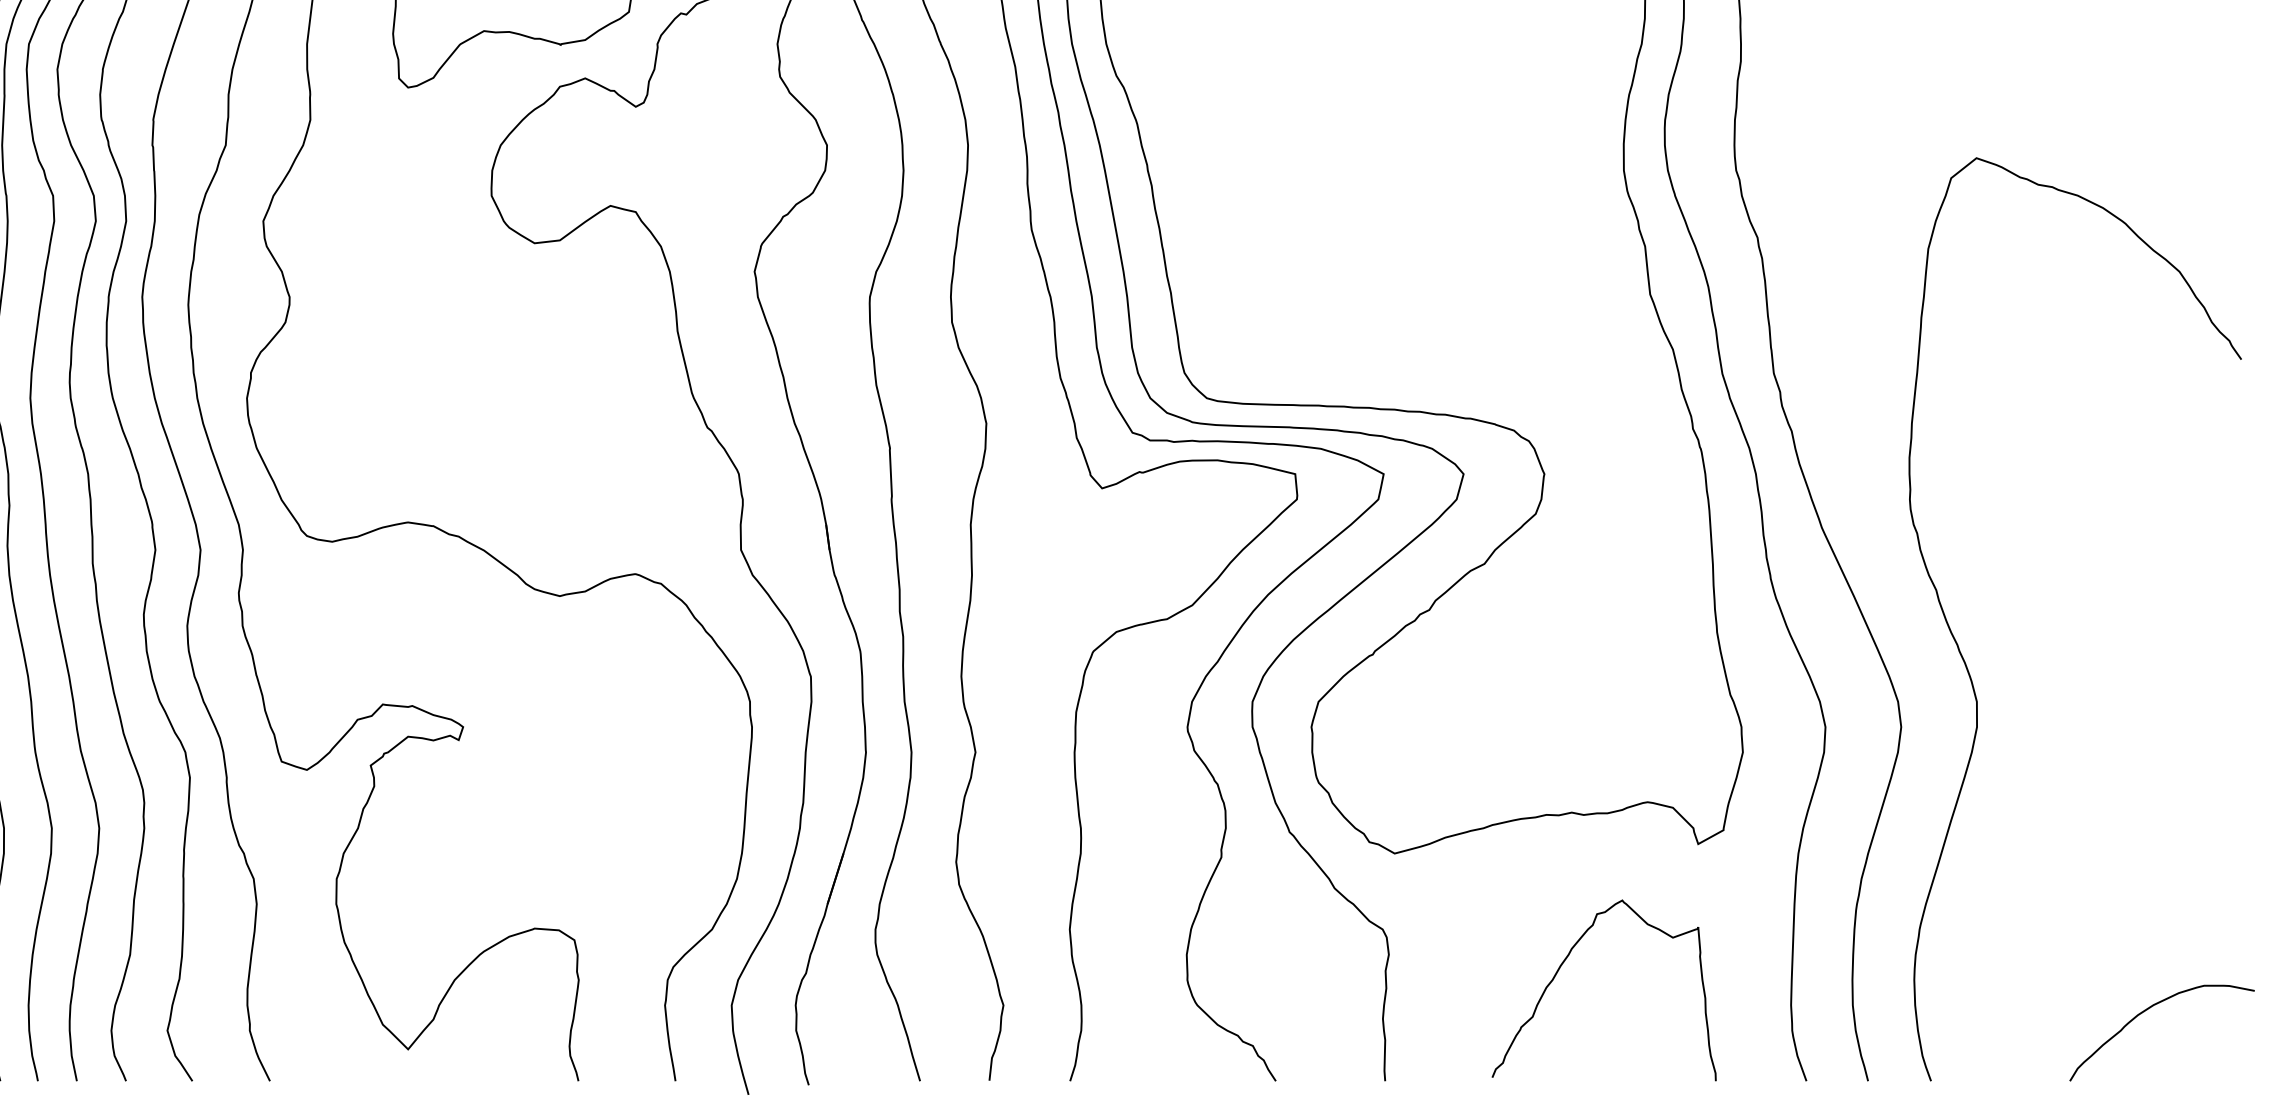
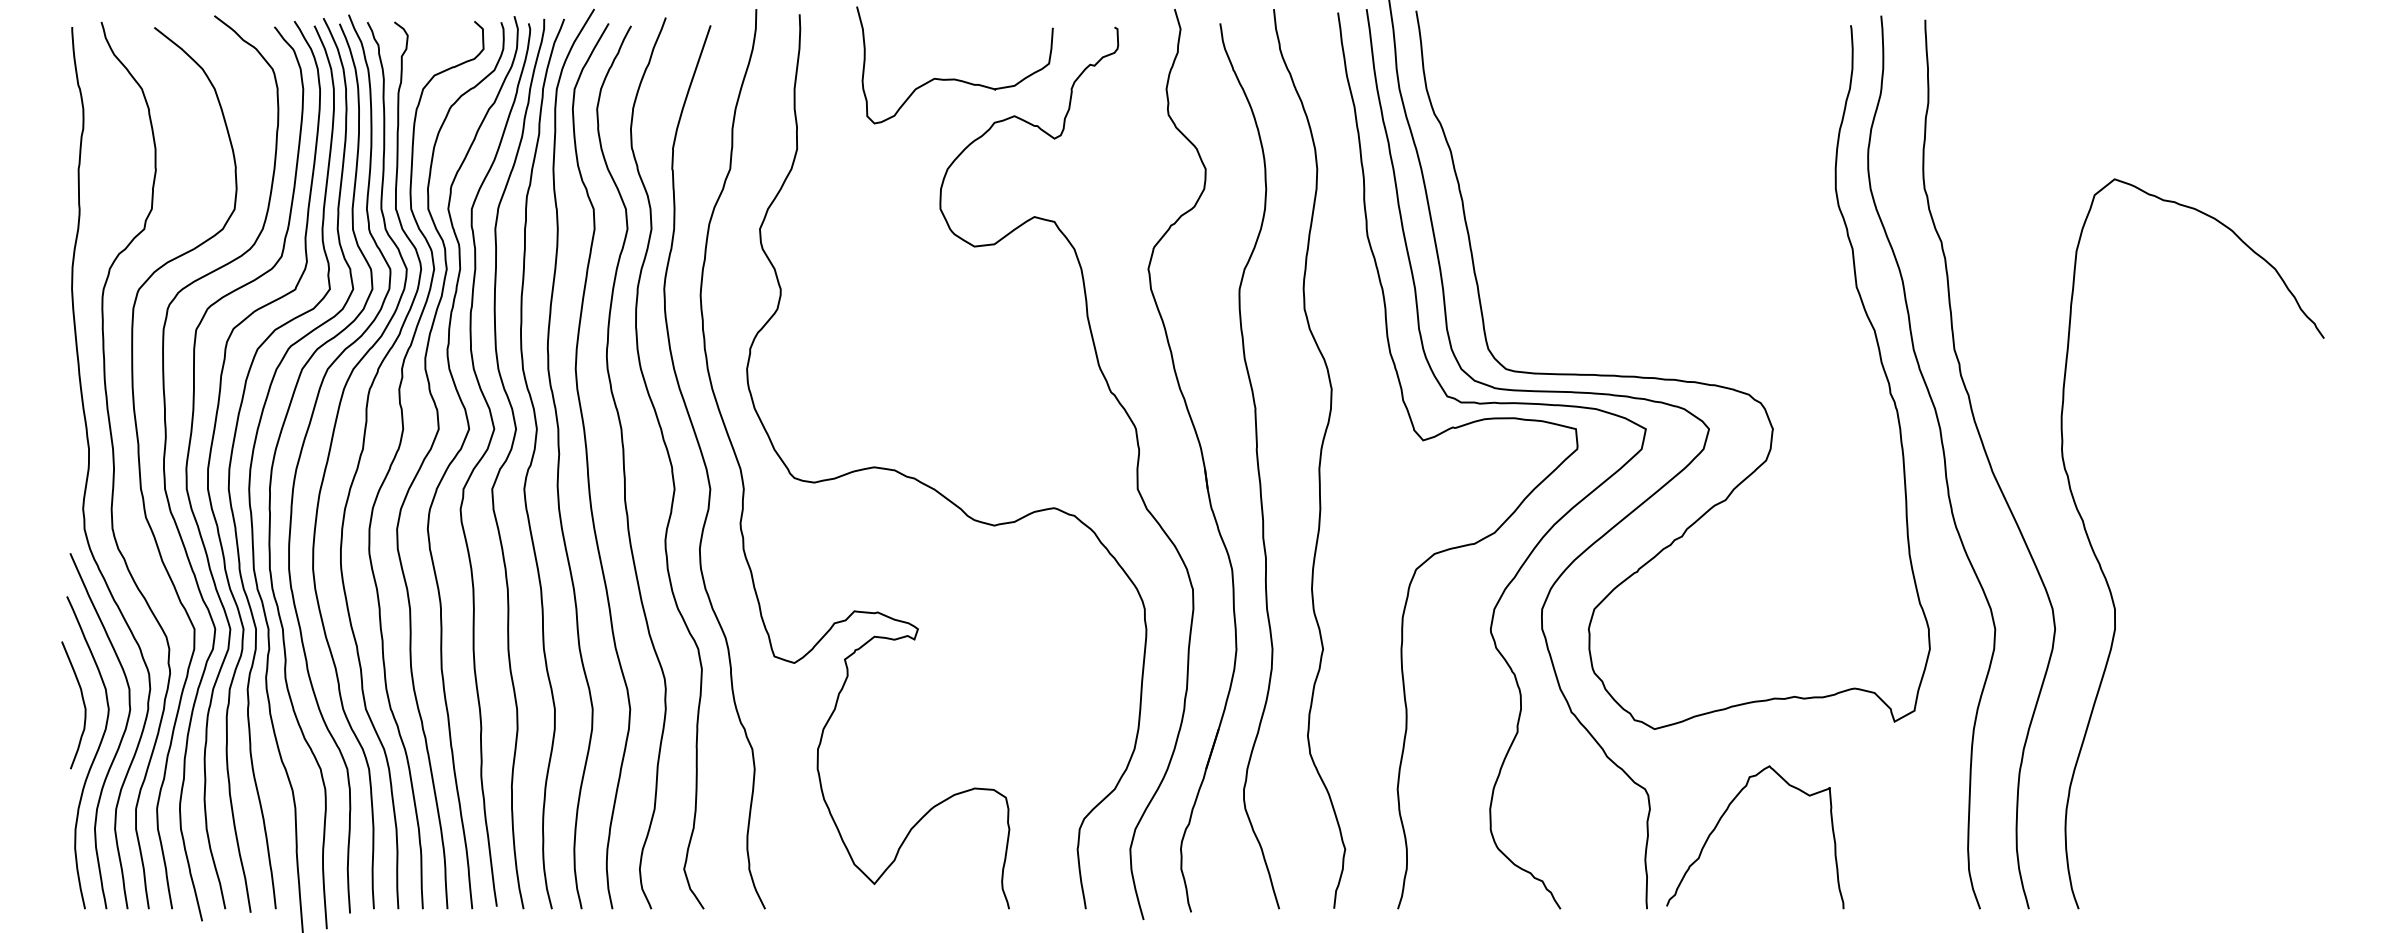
curve: (1564, 963) -> (1723, 816), moved
curve: (2149, 1009) -> (2251, 852), removed

